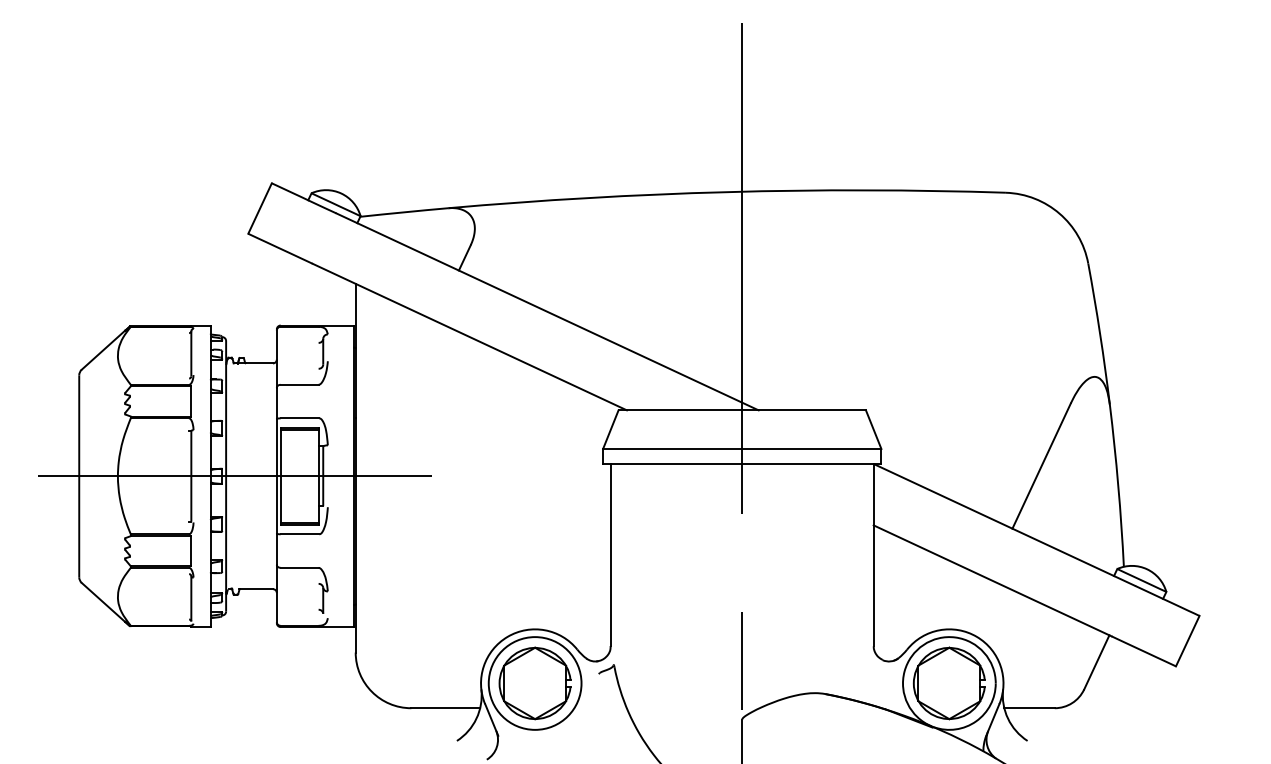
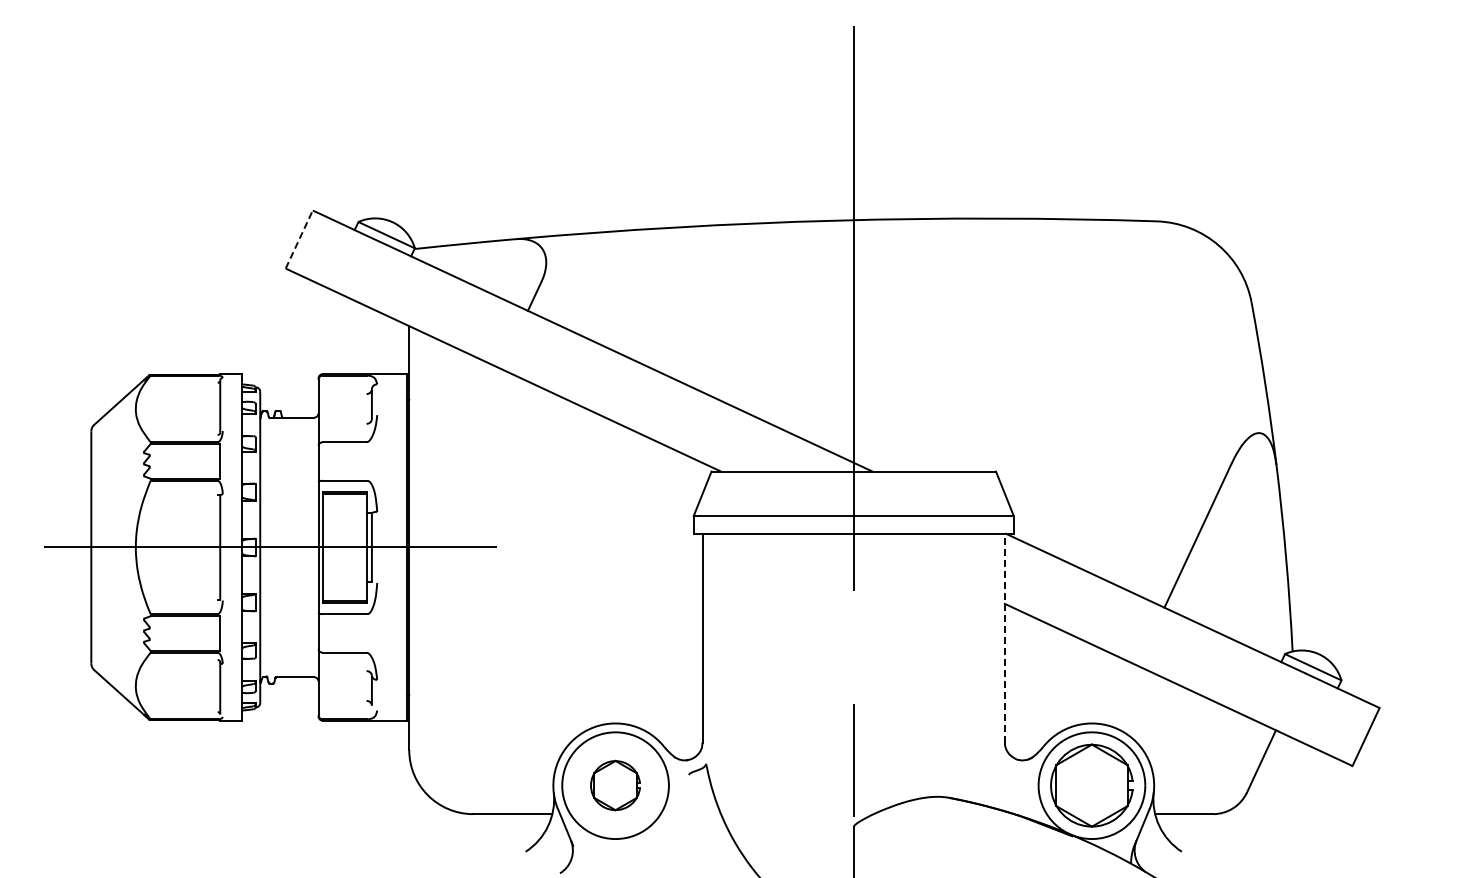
line: (260, 208) -> (299, 239), solid -> dashed
line: (873, 554) -> (1004, 637), solid -> dashed
part: (535, 683) -> (615, 785), size x0.6

